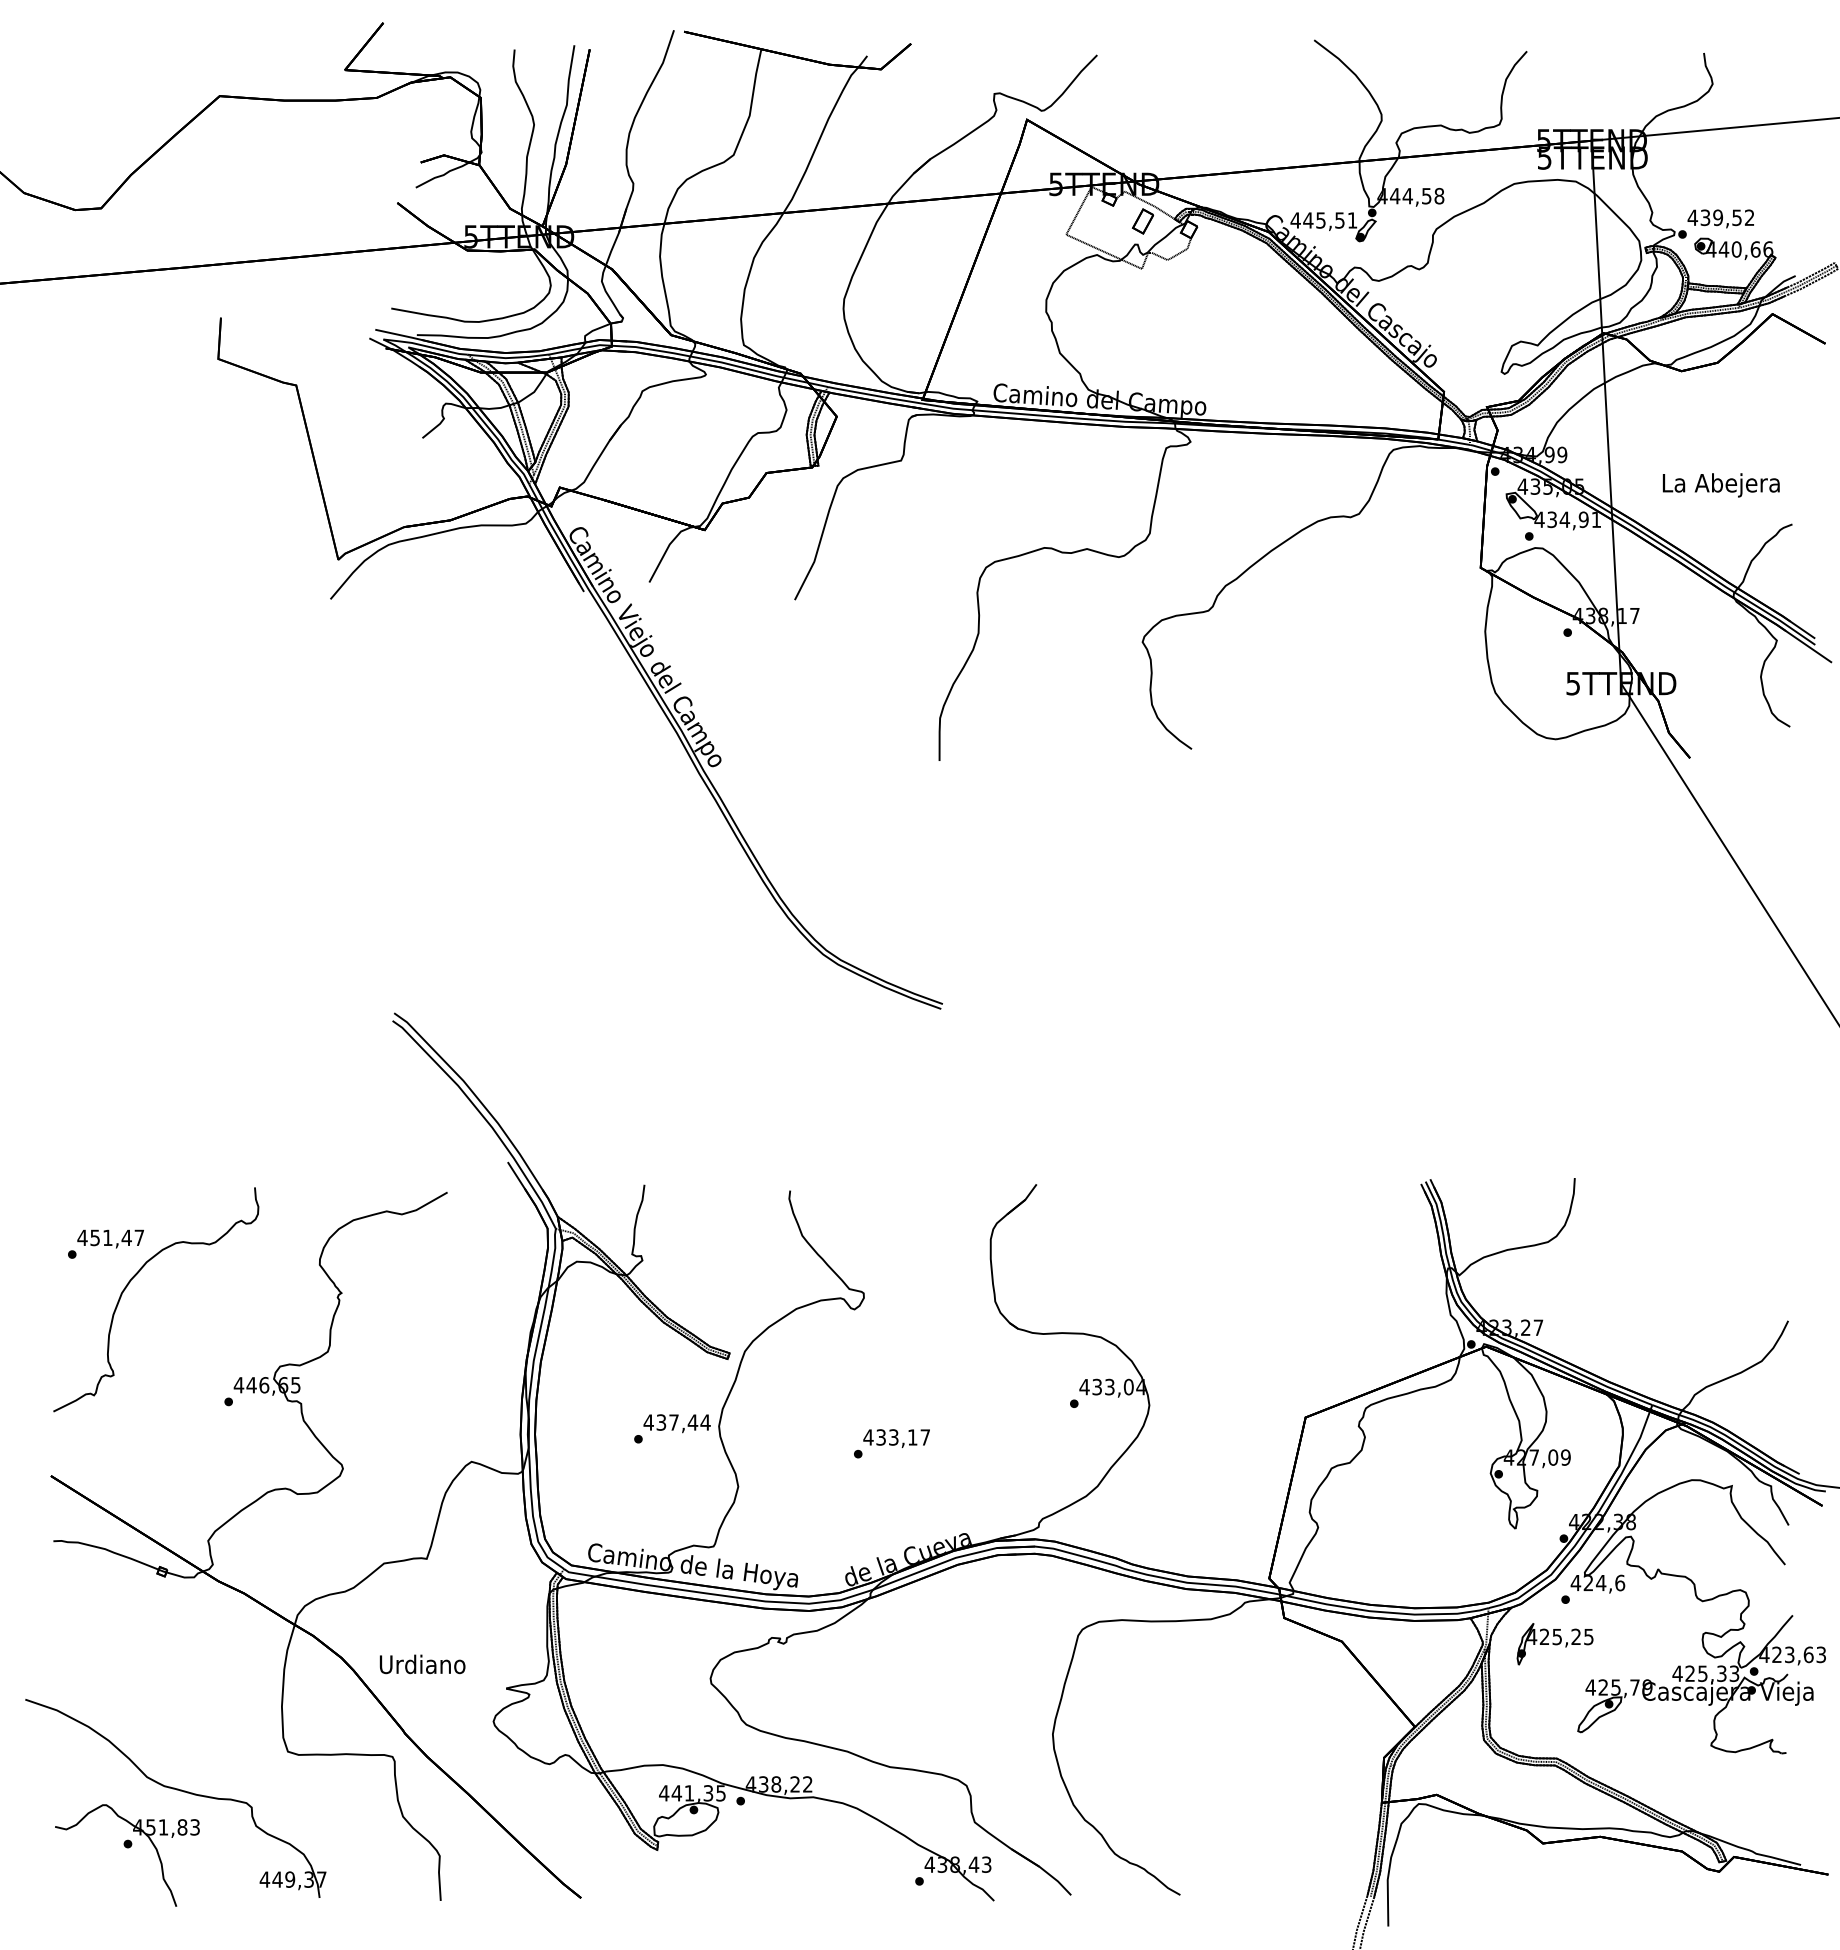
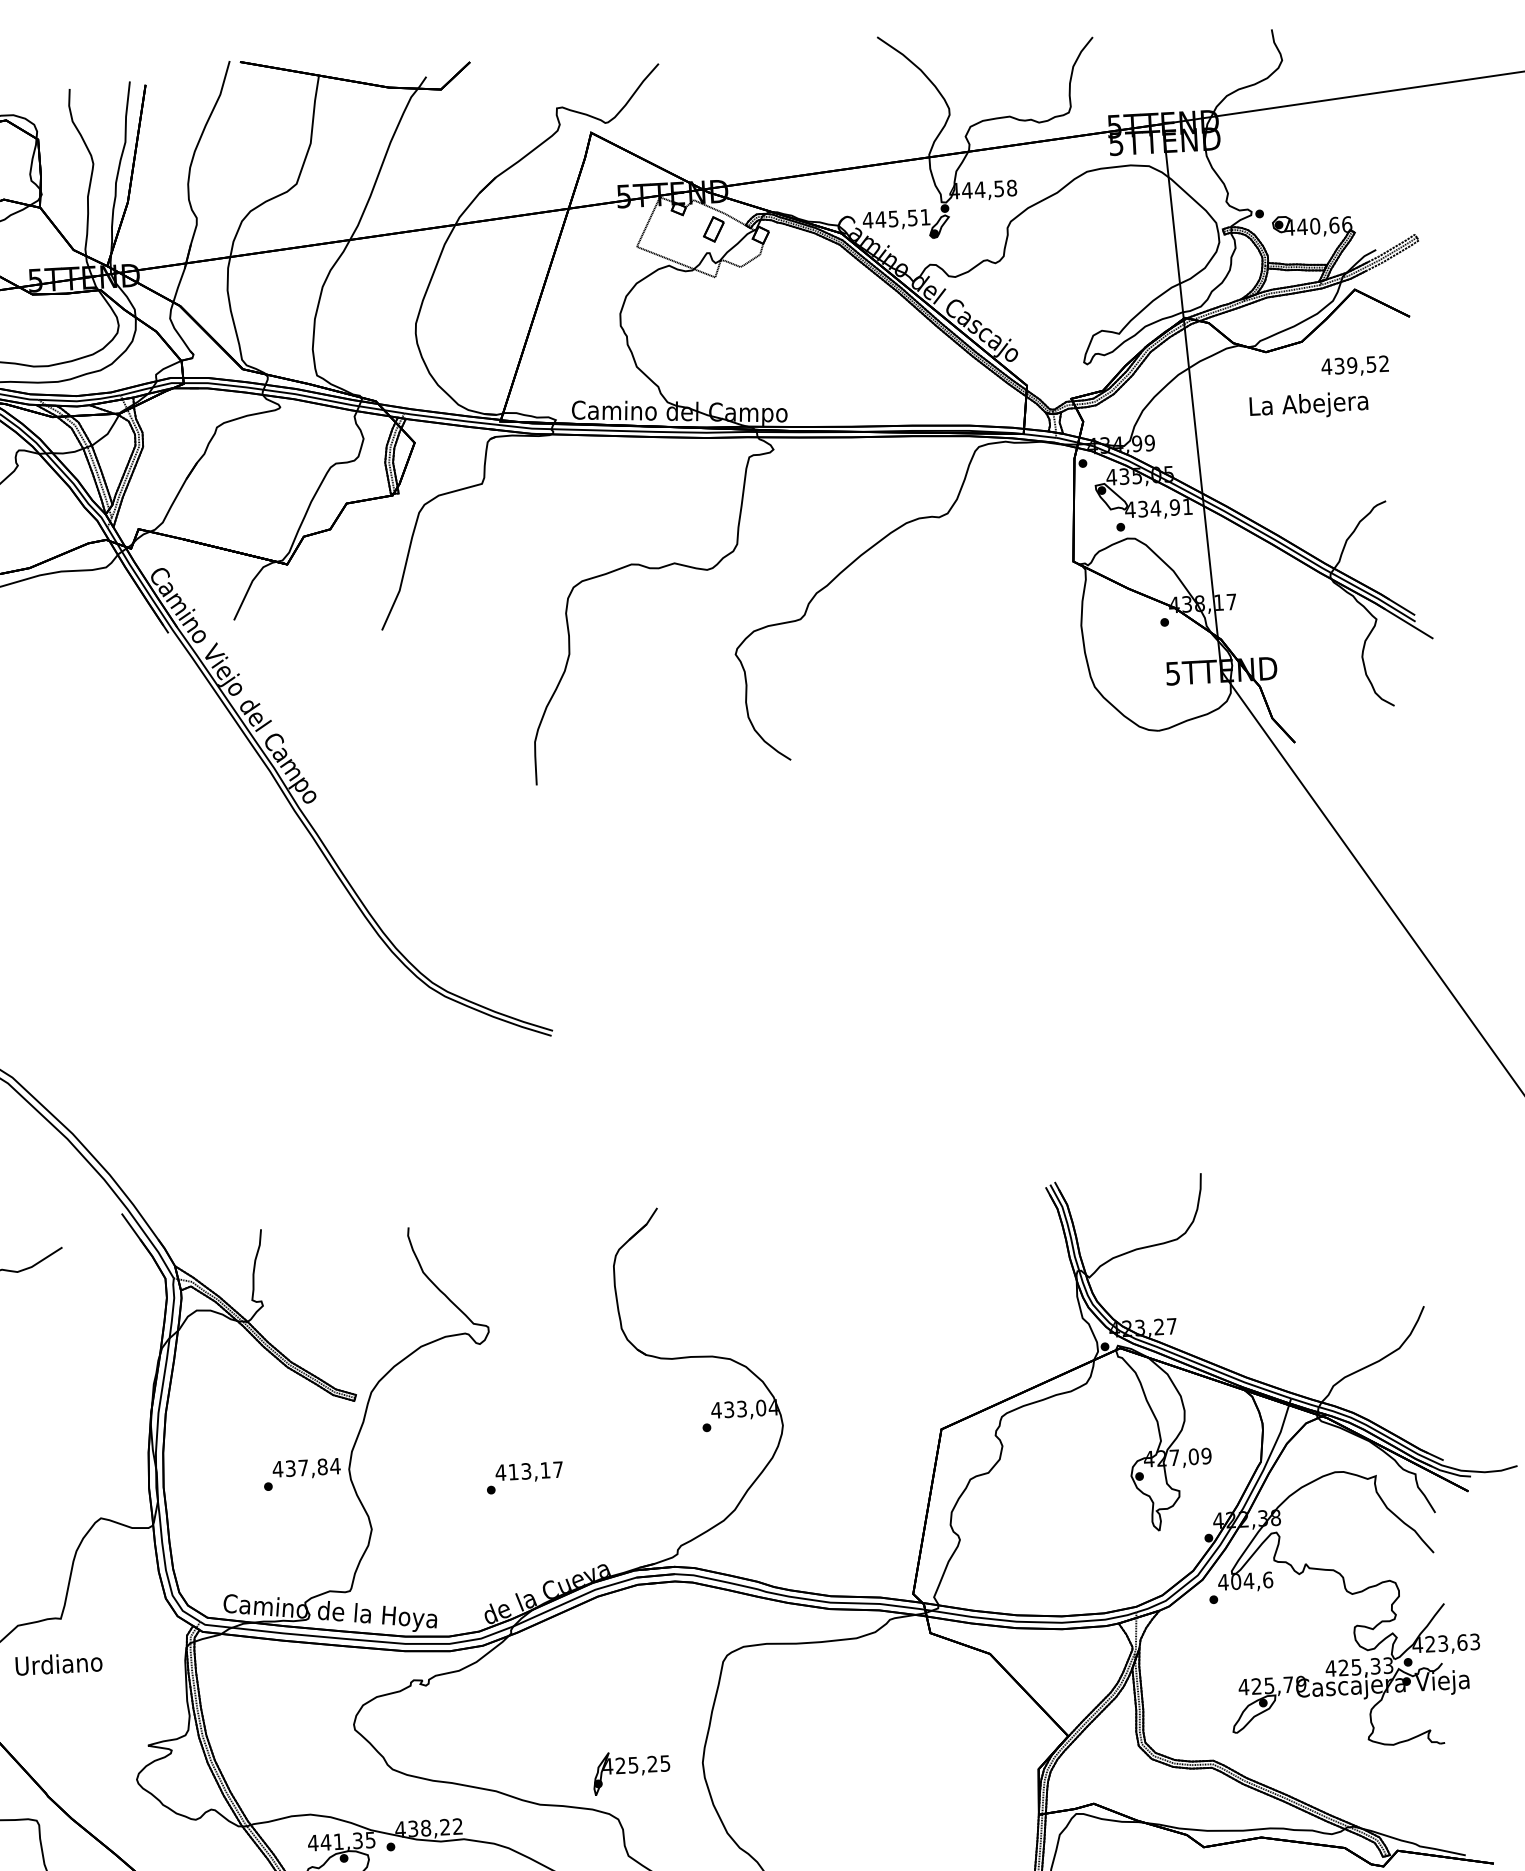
text: (1720, 218) -> (1354, 366), moved
text: (1720, 485) -> (1308, 406), moved
text: (692, 1422) -> (322, 1466), 437,44 -> 437,84
text: (880, 1437) -> (512, 1472), 433,17 -> 413,17
text: (1588, 1583) -> (1236, 1582), 424,6 -> 404,6
part: (1554, 1644) -> (631, 1772), moved
text: (422, 1664) -> (58, 1664), moved

